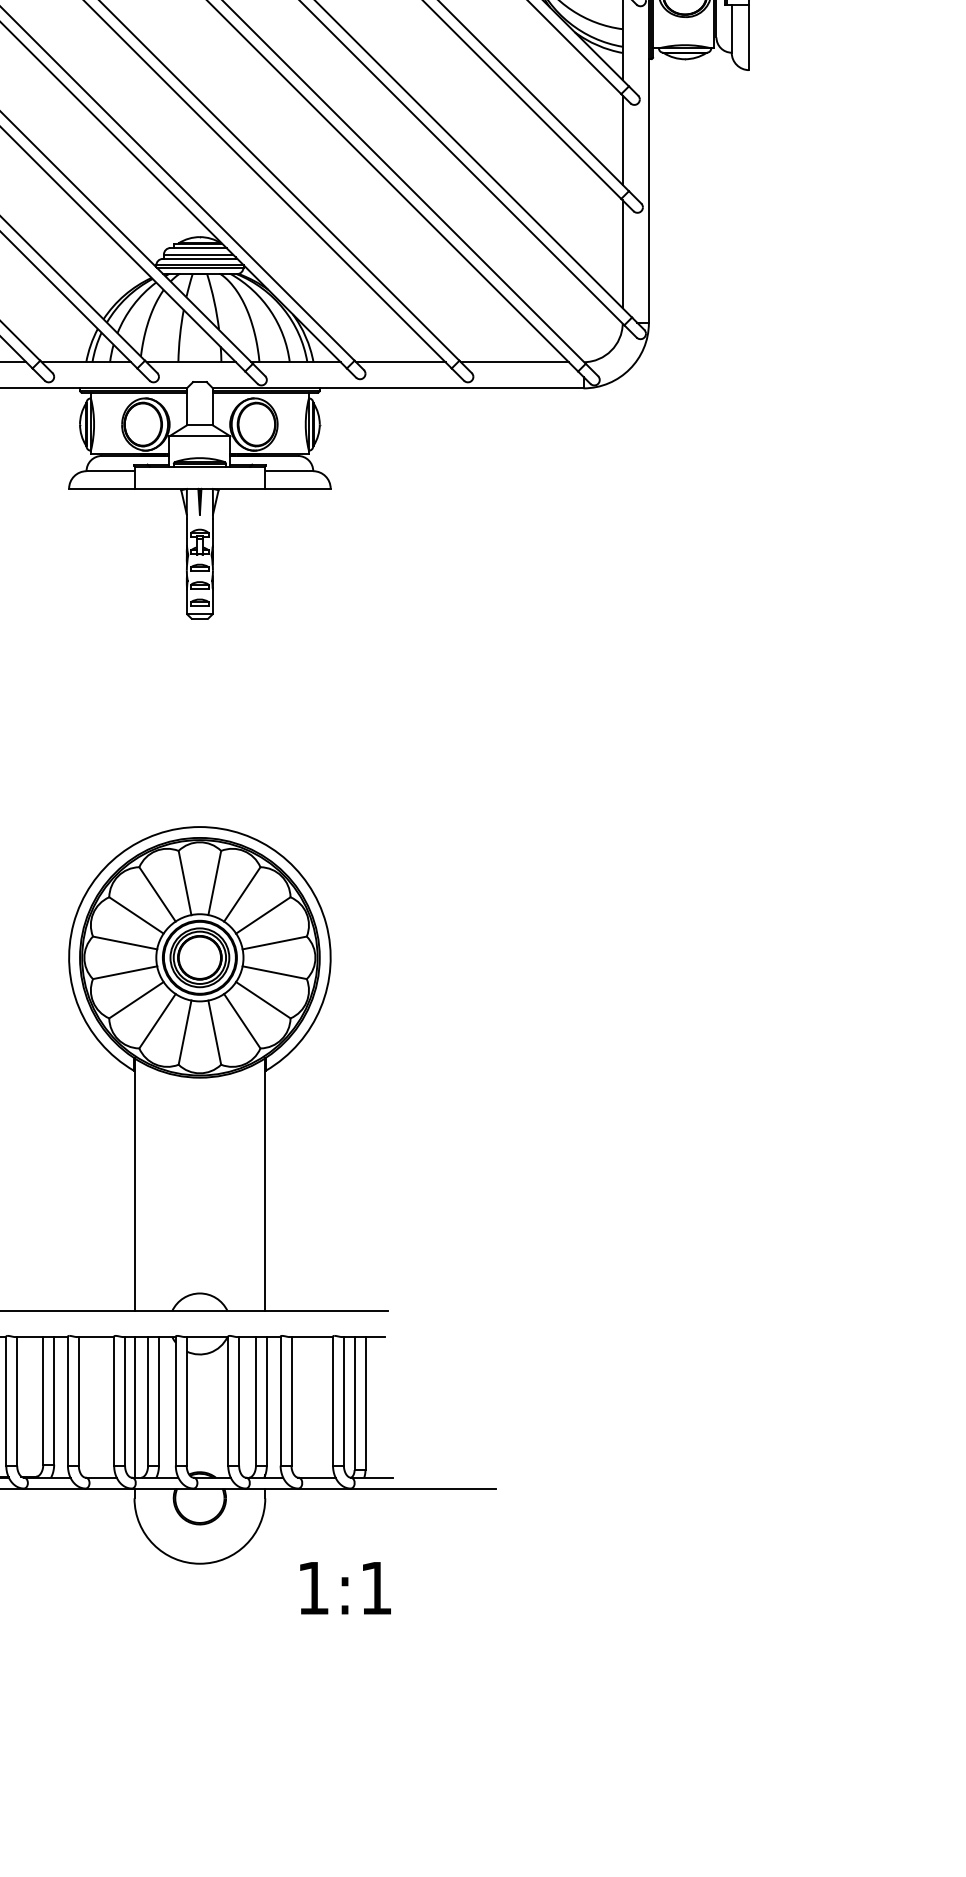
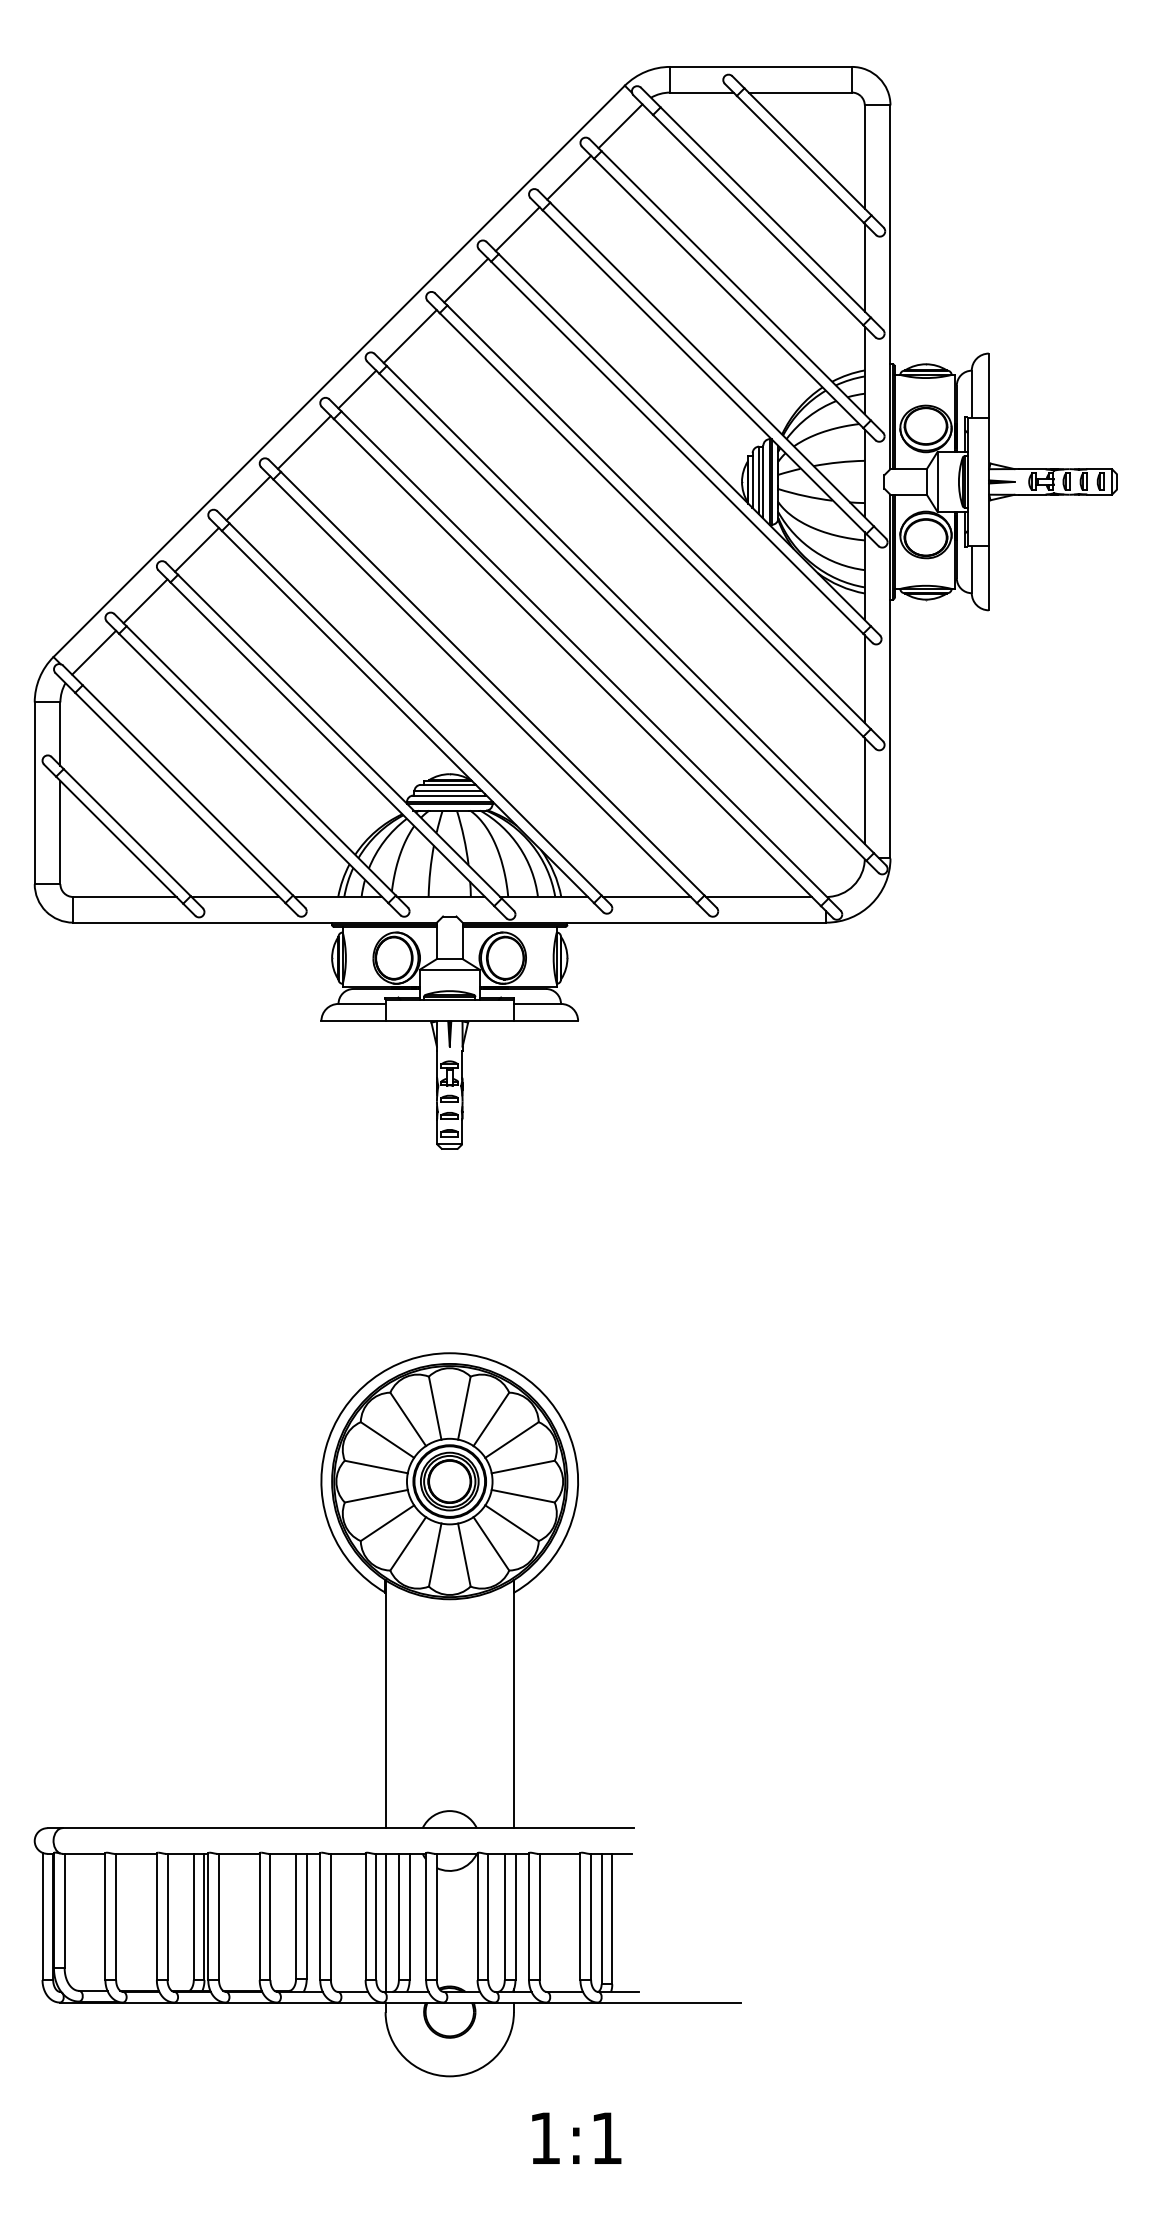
text: (345, 1587) -> (576, 2137), moved

